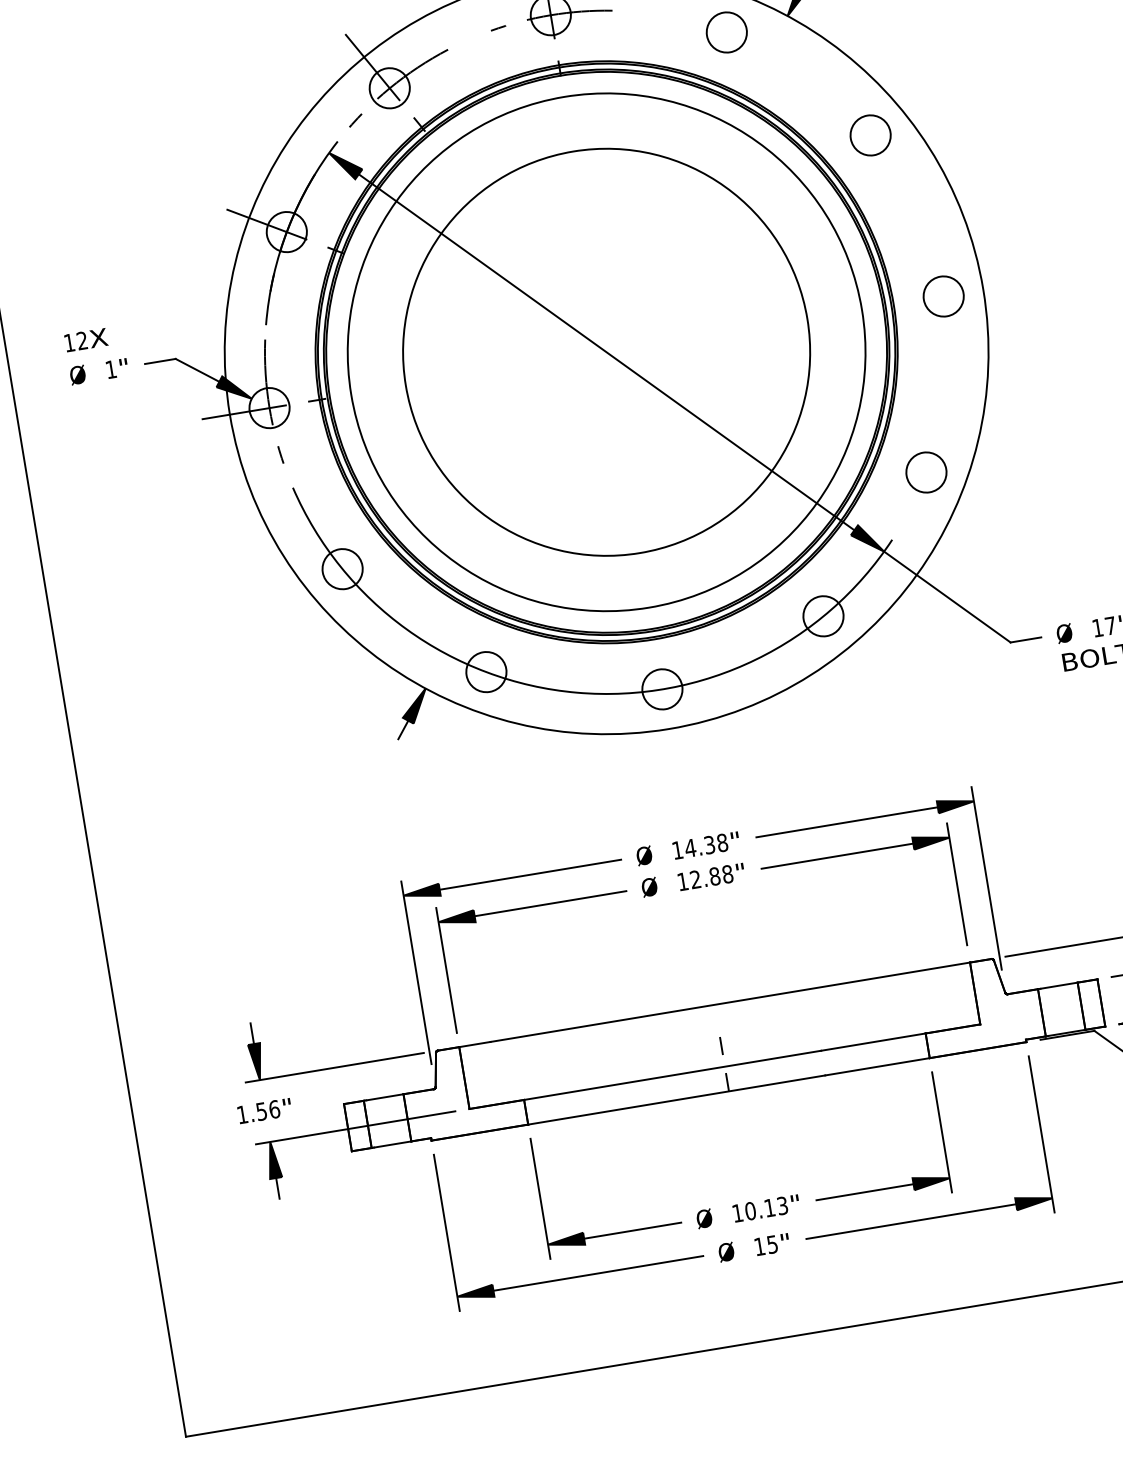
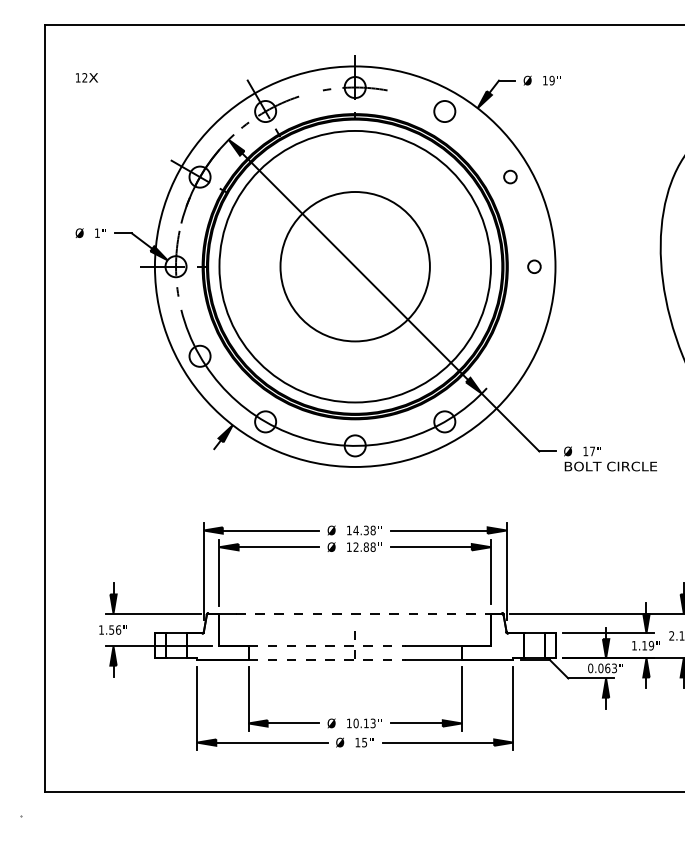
circle: (870, 134) -> (510, 176), size x0.6
circle: (943, 296) -> (534, 266), size x0.6
text: (85, 339) -> (86, 77), moved
circle: (605, 352) -> (354, 266), size x0.7
circle: (926, 470) -> (510, 355), removed
line: (732, 1001) -> (364, 613), solid -> dashed
line: (672, 1075) -> (327, 646), solid -> dashed
line: (676, 1099) -> (327, 659), solid -> dashed

